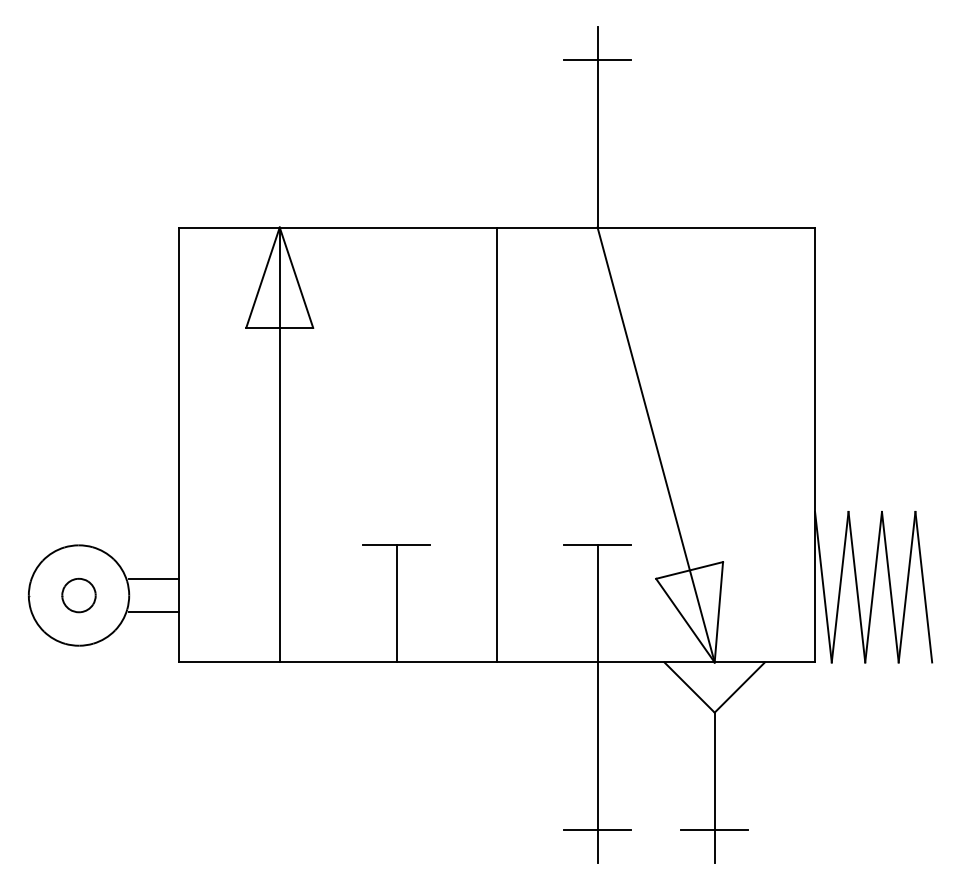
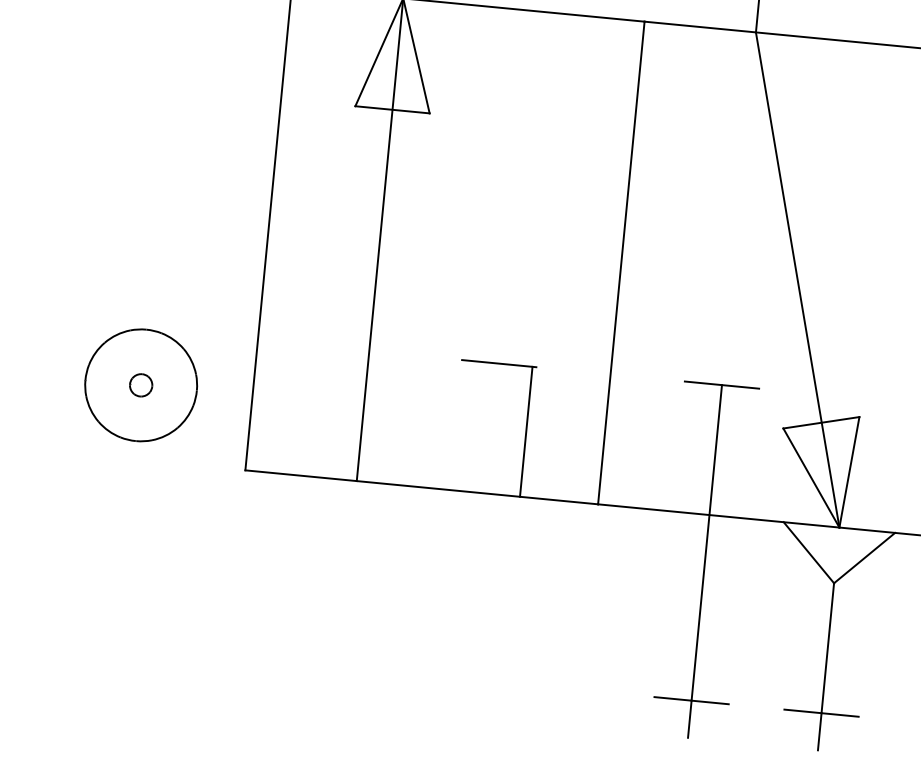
line: (154, 578) -> (226, 374), removed
part: (78, 595) -> (140, 385), size x0.6
line: (396, 603) -> (525, 431), moved
line: (154, 612) -> (223, 412), removed

